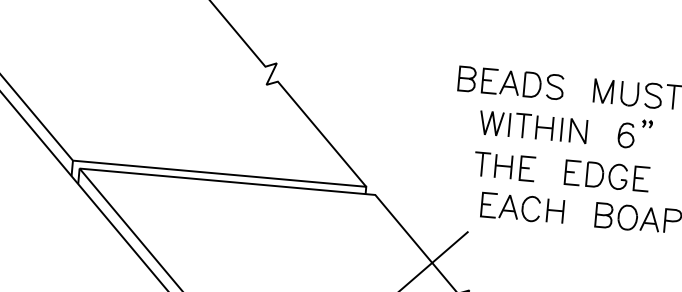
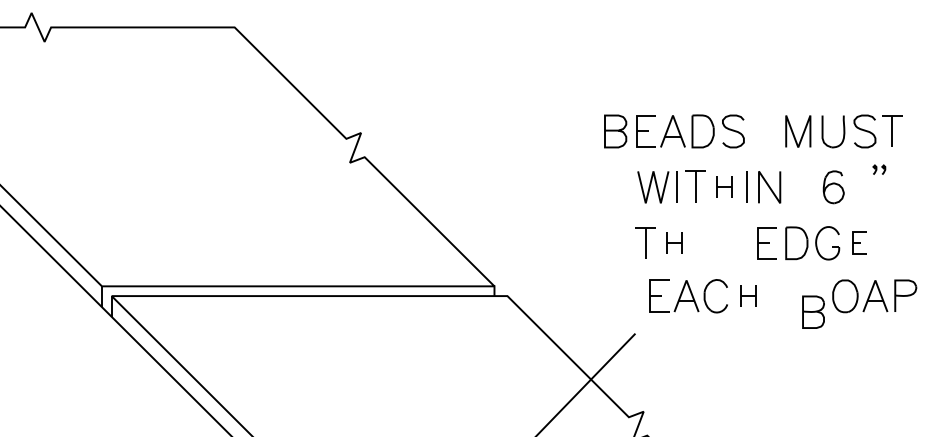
part: (647, 123) -> (879, 169), moved
part: (544, 127) -> (724, 186), size x0.7
part: (503, 166) -> (674, 243), size x0.7
part: (527, 168) -> (706, 243), removed
part: (641, 179) -> (859, 243), size x0.7
part: (555, 210) -> (748, 295), size x0.7
part: (604, 214) -> (813, 311), moved

